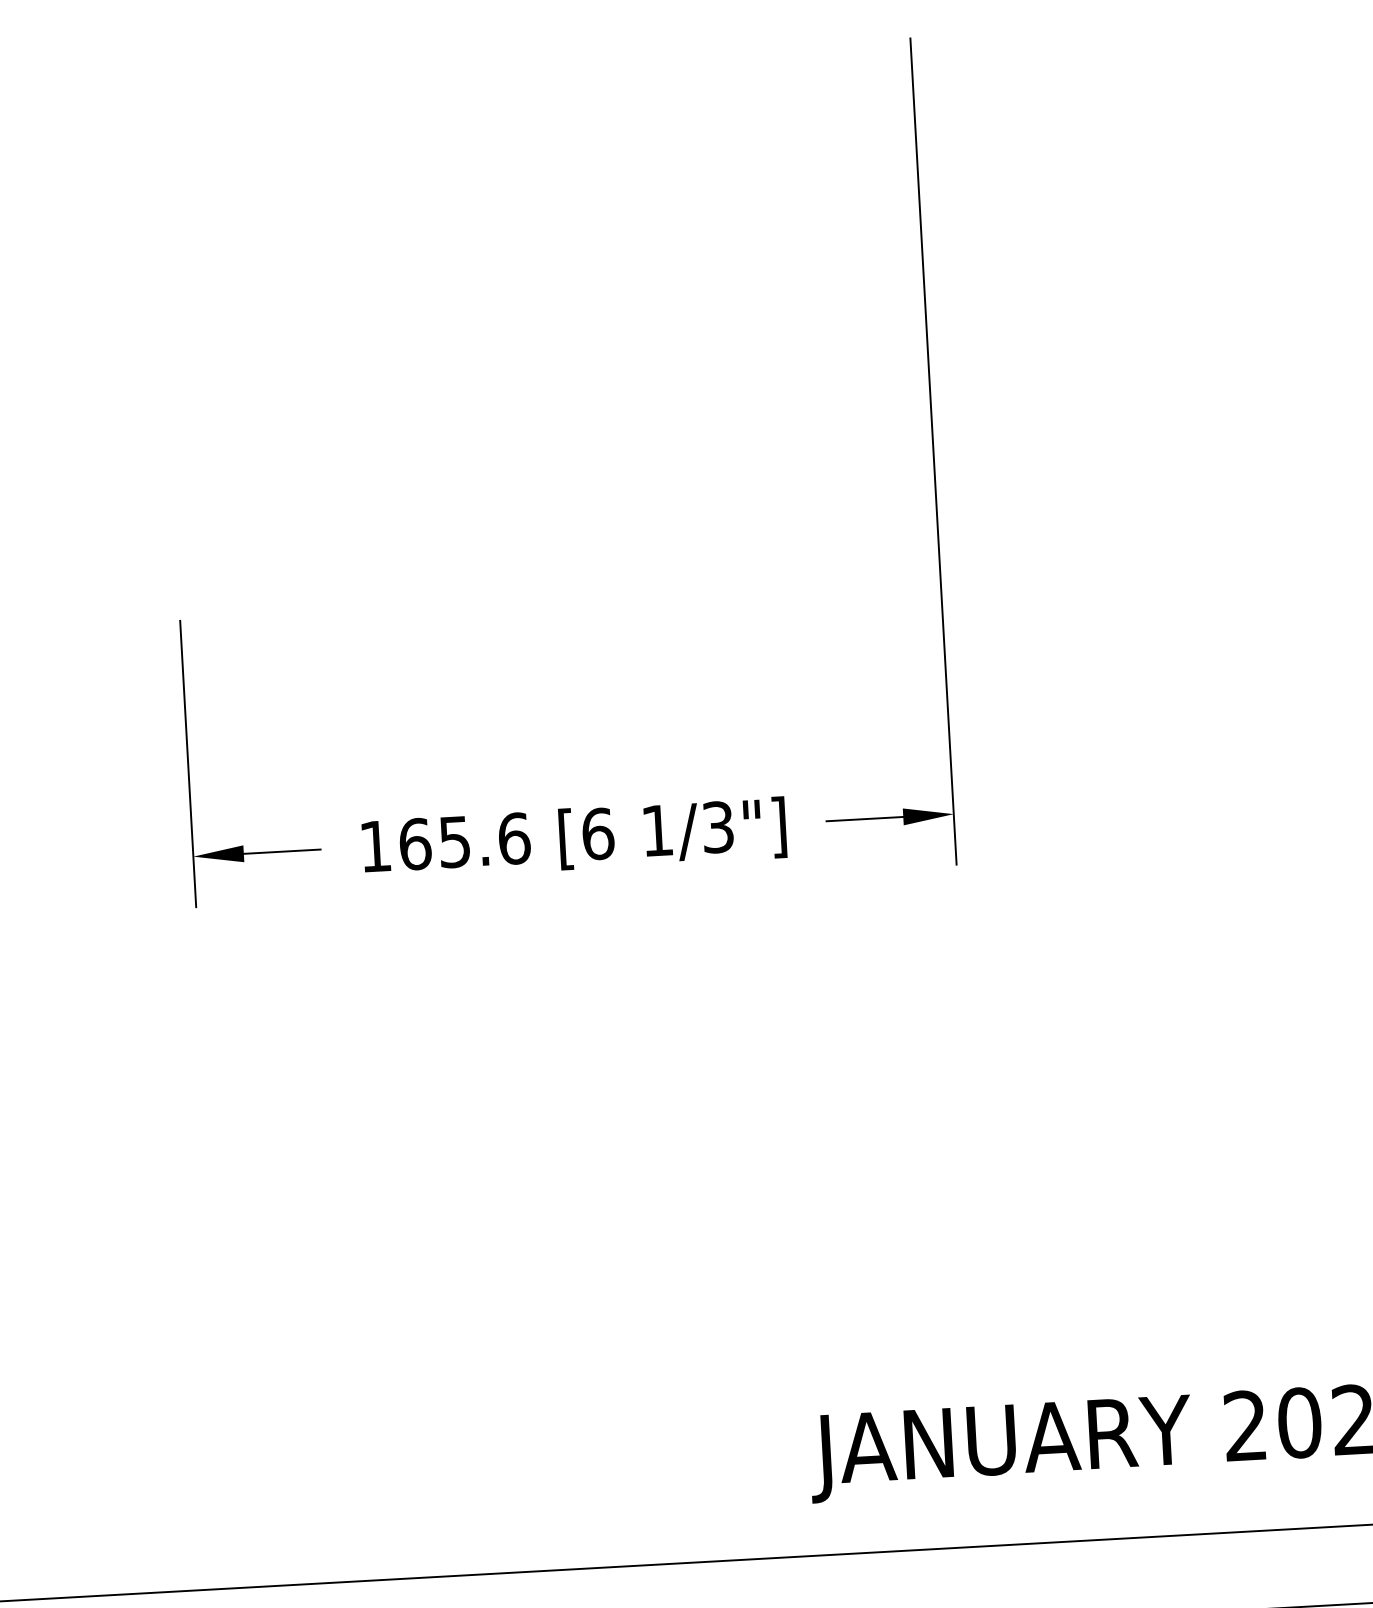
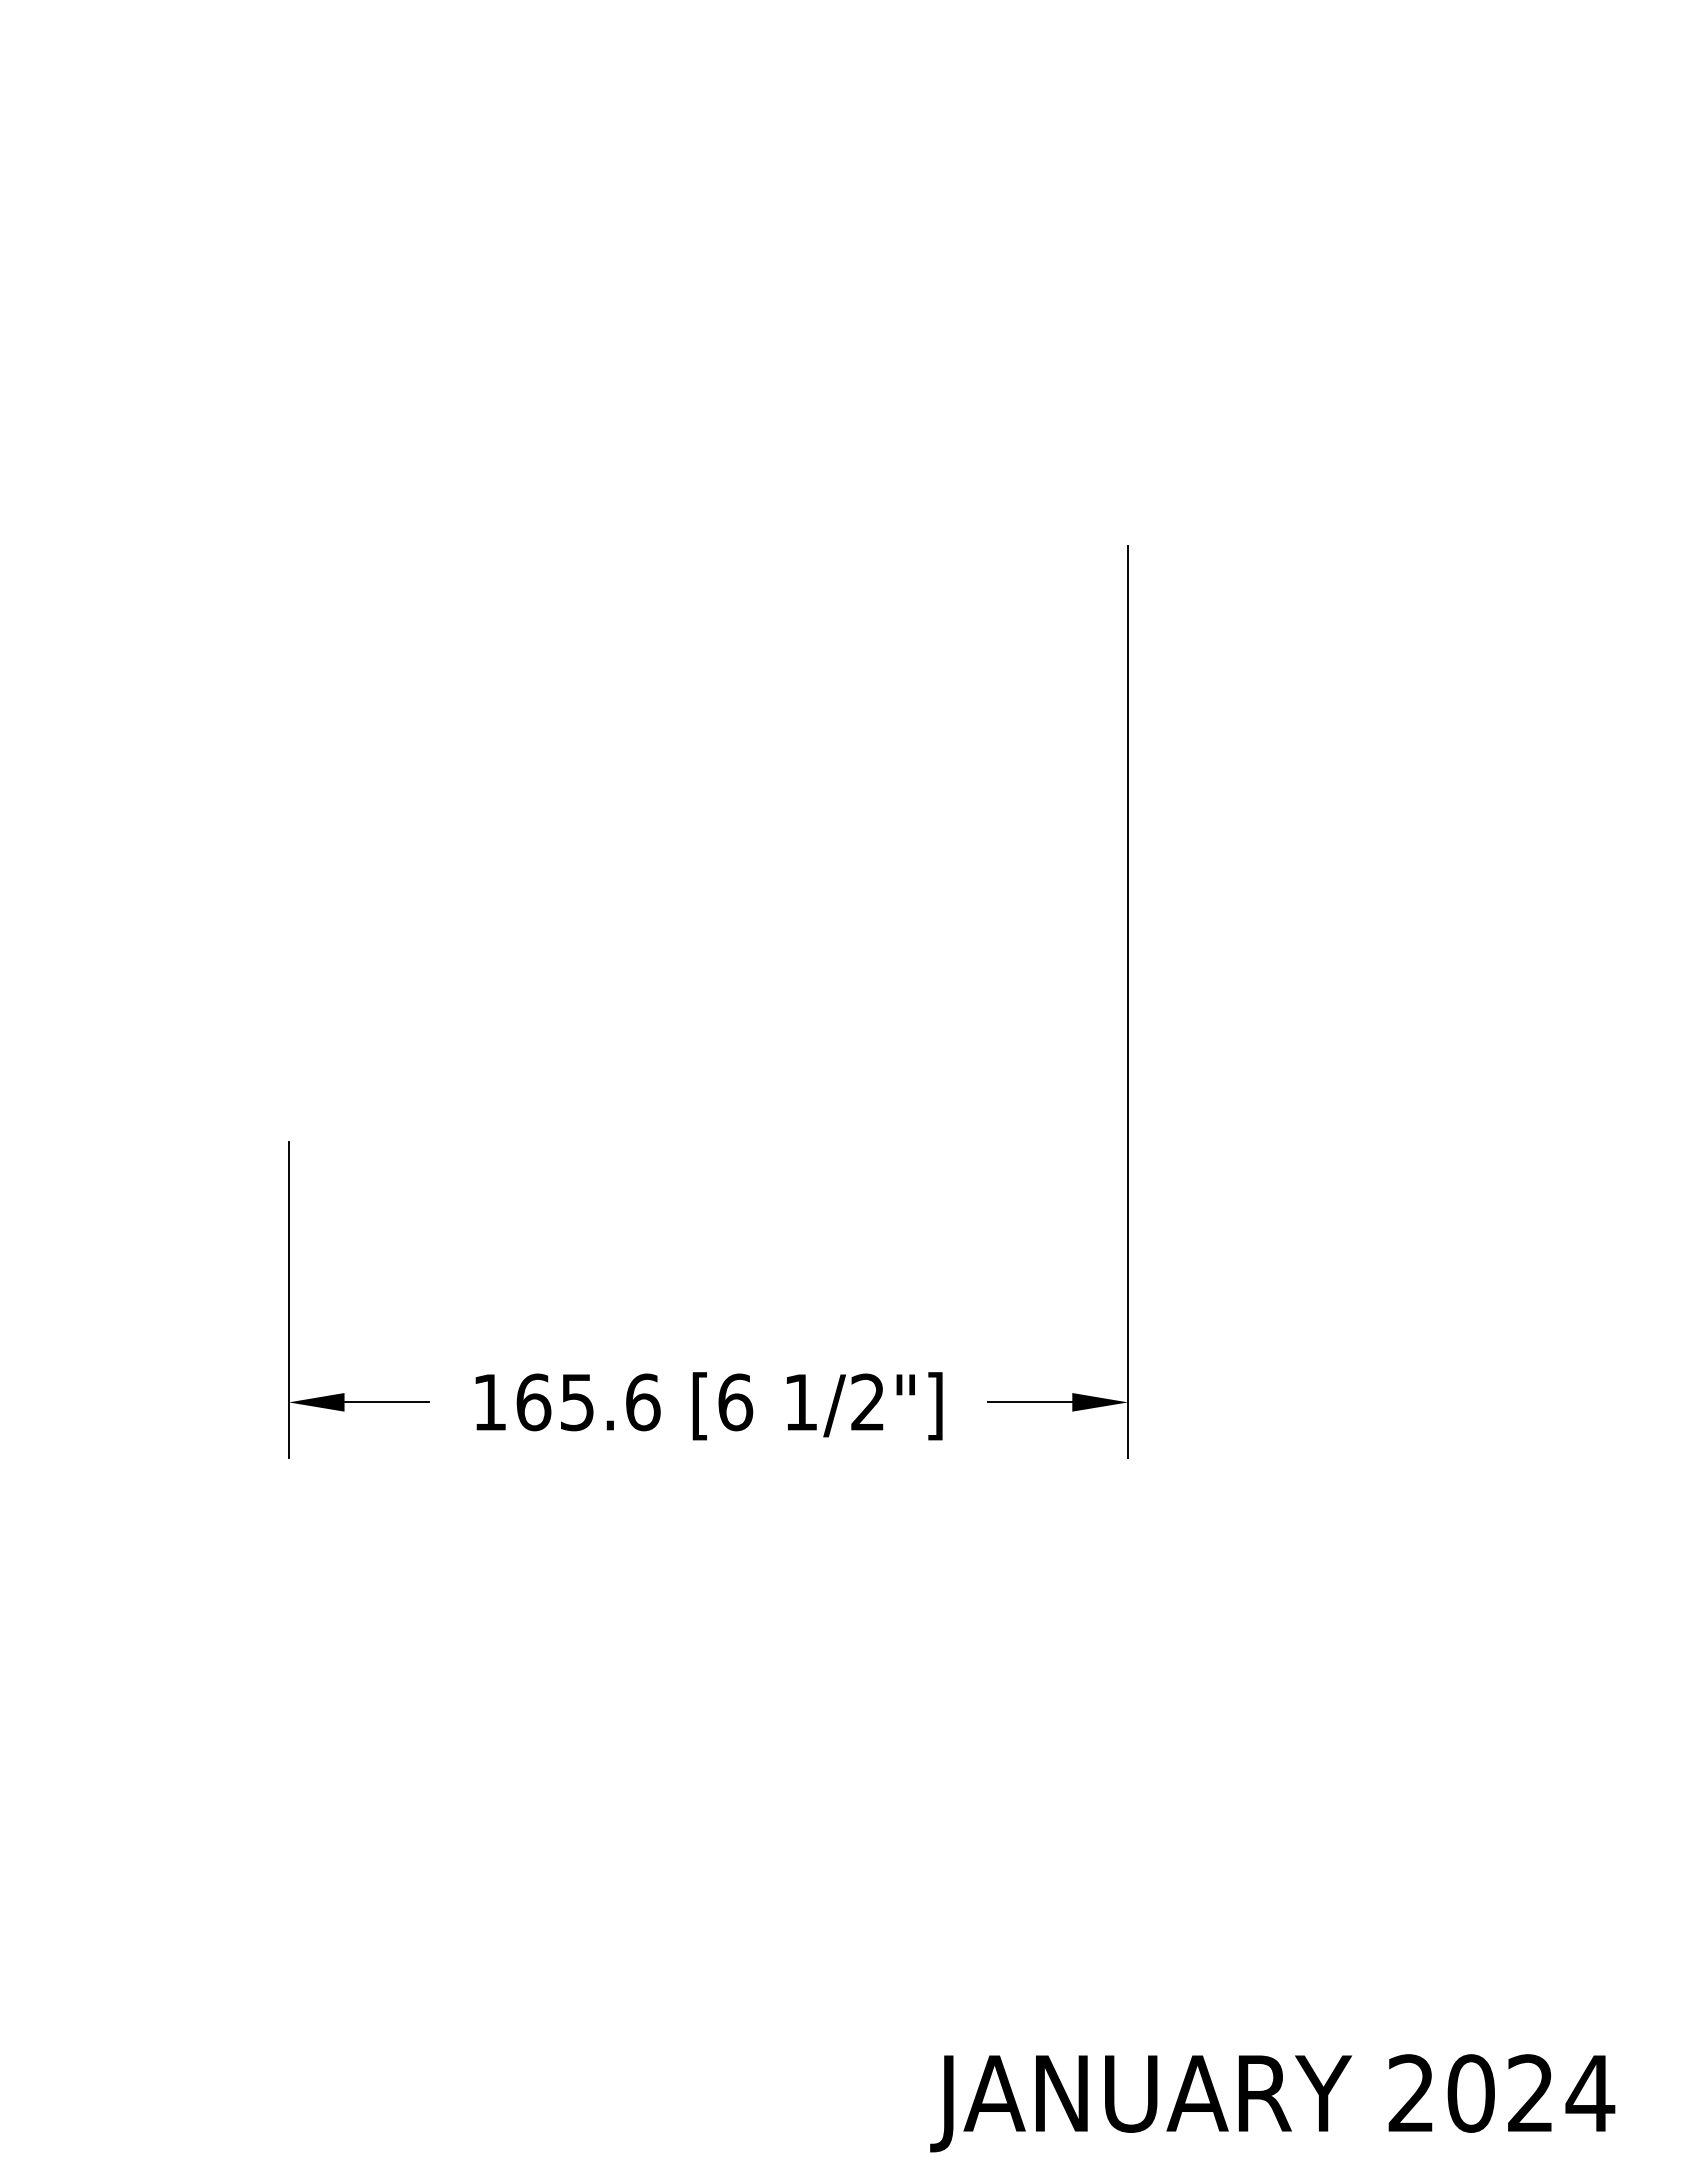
text: (717, 827) -> (867, 1402), 1/3"] -> 1/2"]

